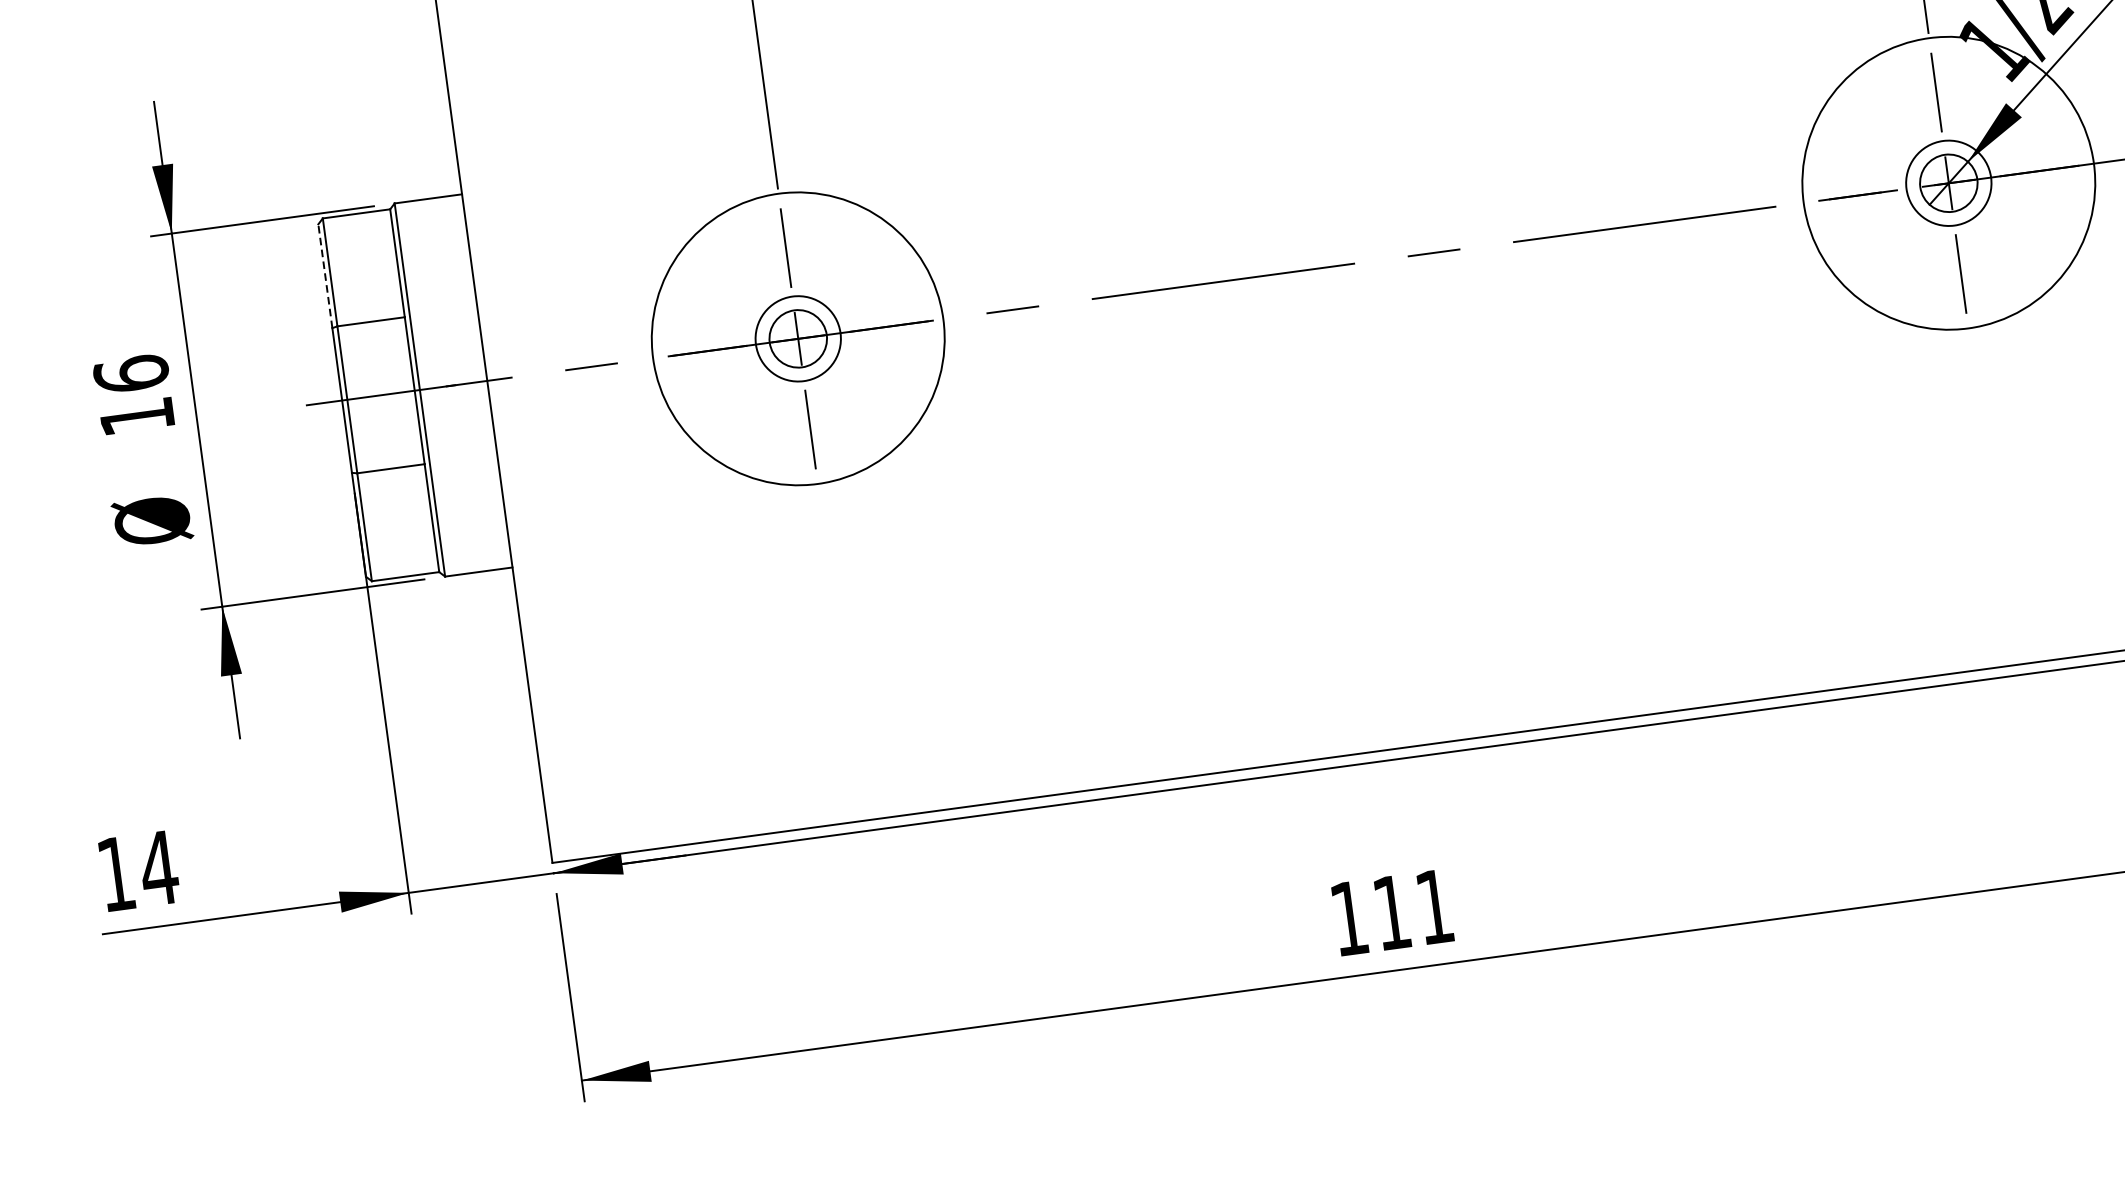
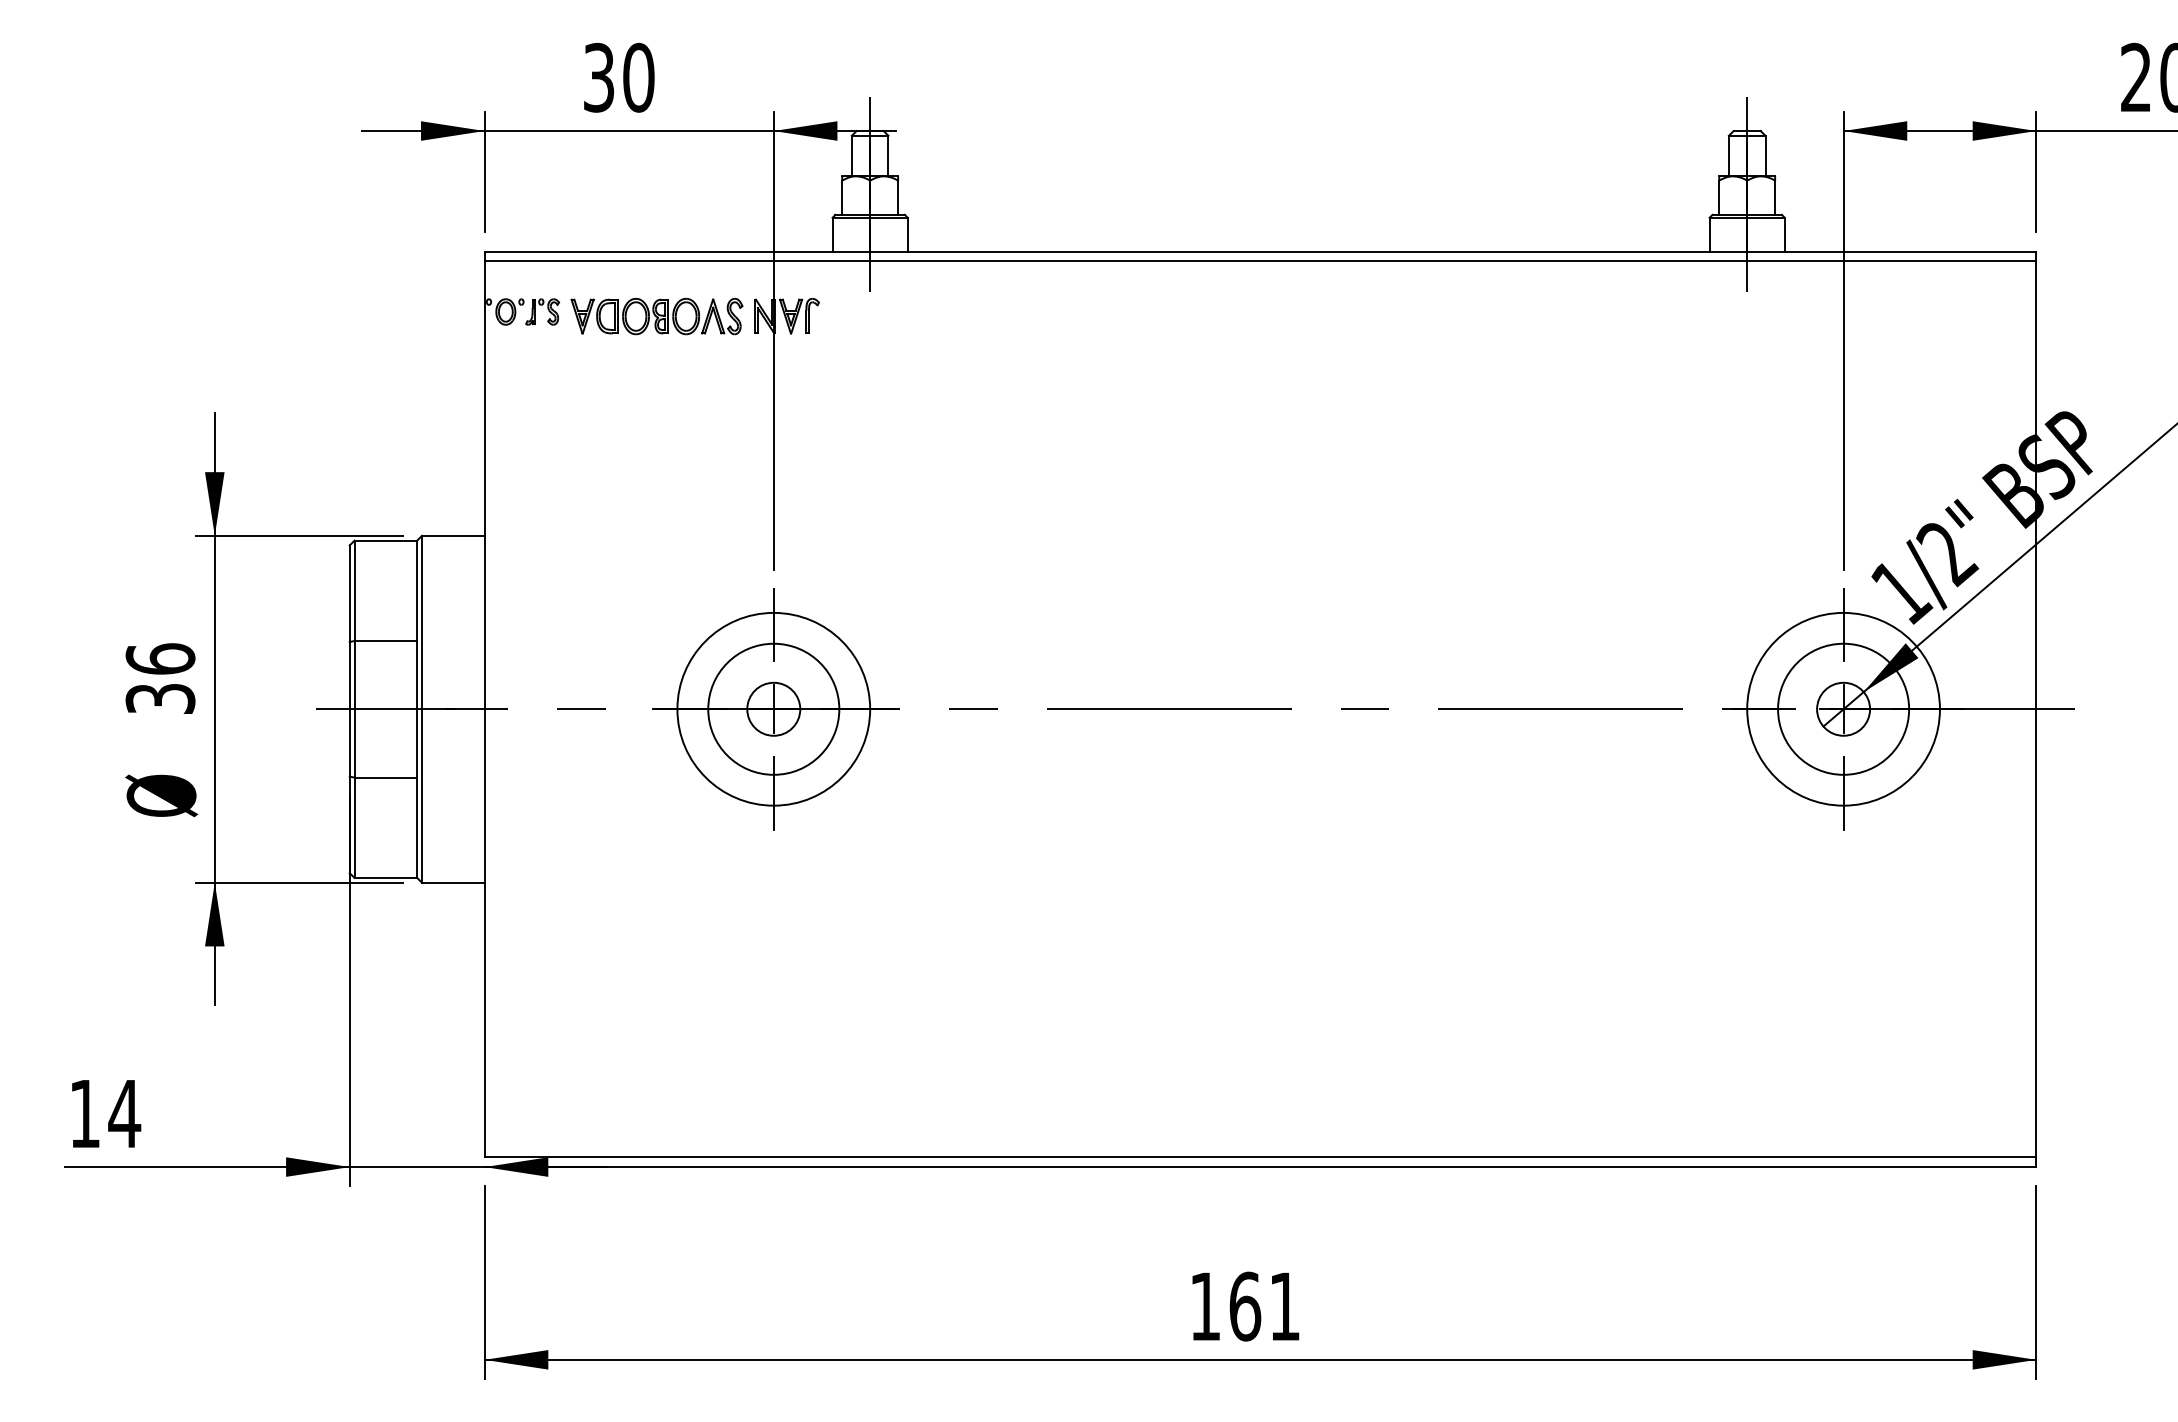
circle: (1948, 182) -> (1843, 708), size x0.71
circle: (1948, 182) -> (1843, 708), size x1.67
line: (325, 276) -> (349, 593), dashed -> solid
circle: (797, 338) -> (773, 708), size x0.71
circle: (797, 338) -> (773, 708), size x1.67
text: (137, 416) -> (160, 698), 16 -> 36
text: (1392, 912) -> (1245, 1306), 111 -> 161

